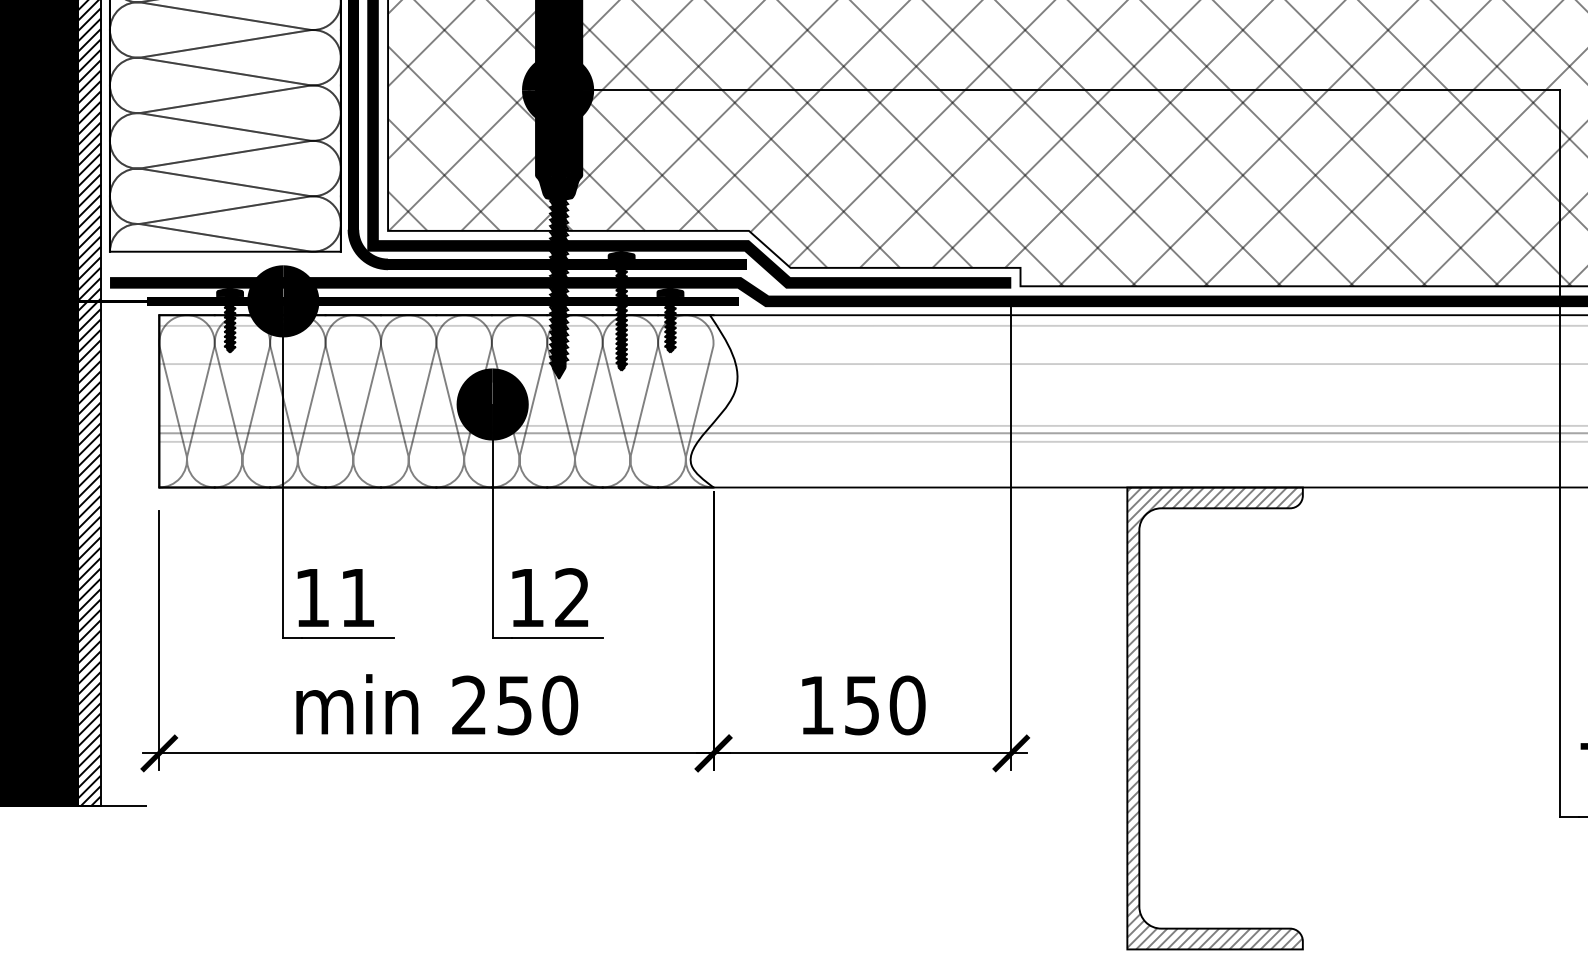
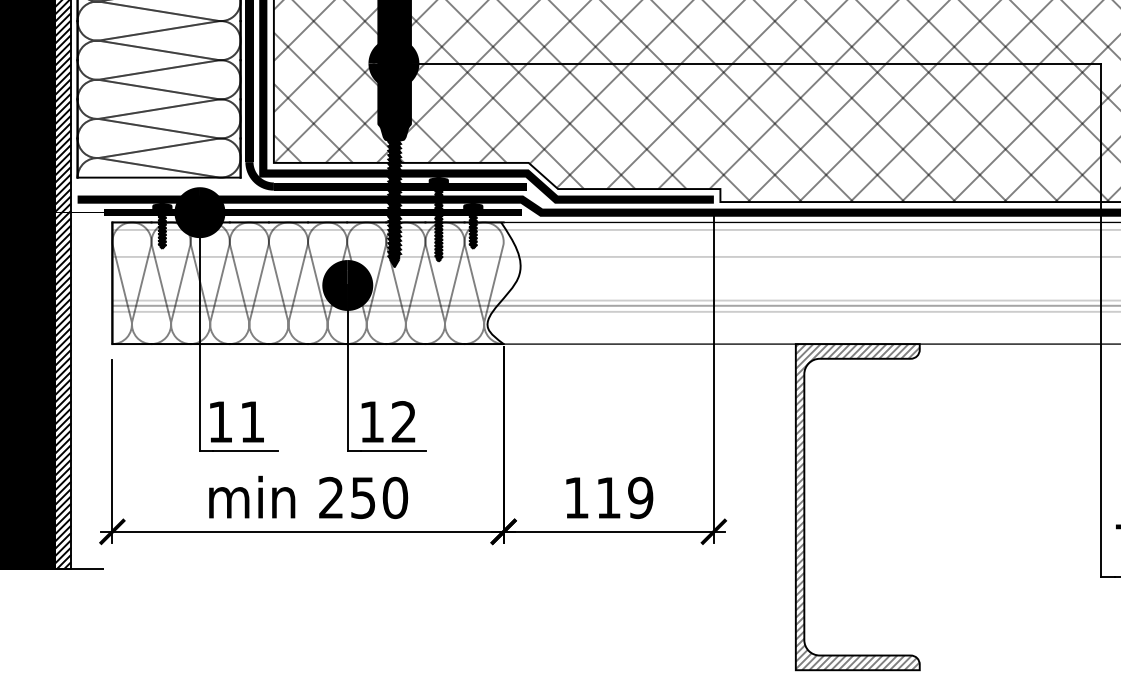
text: (885, 705) -> (625, 497), 150 -> 119

